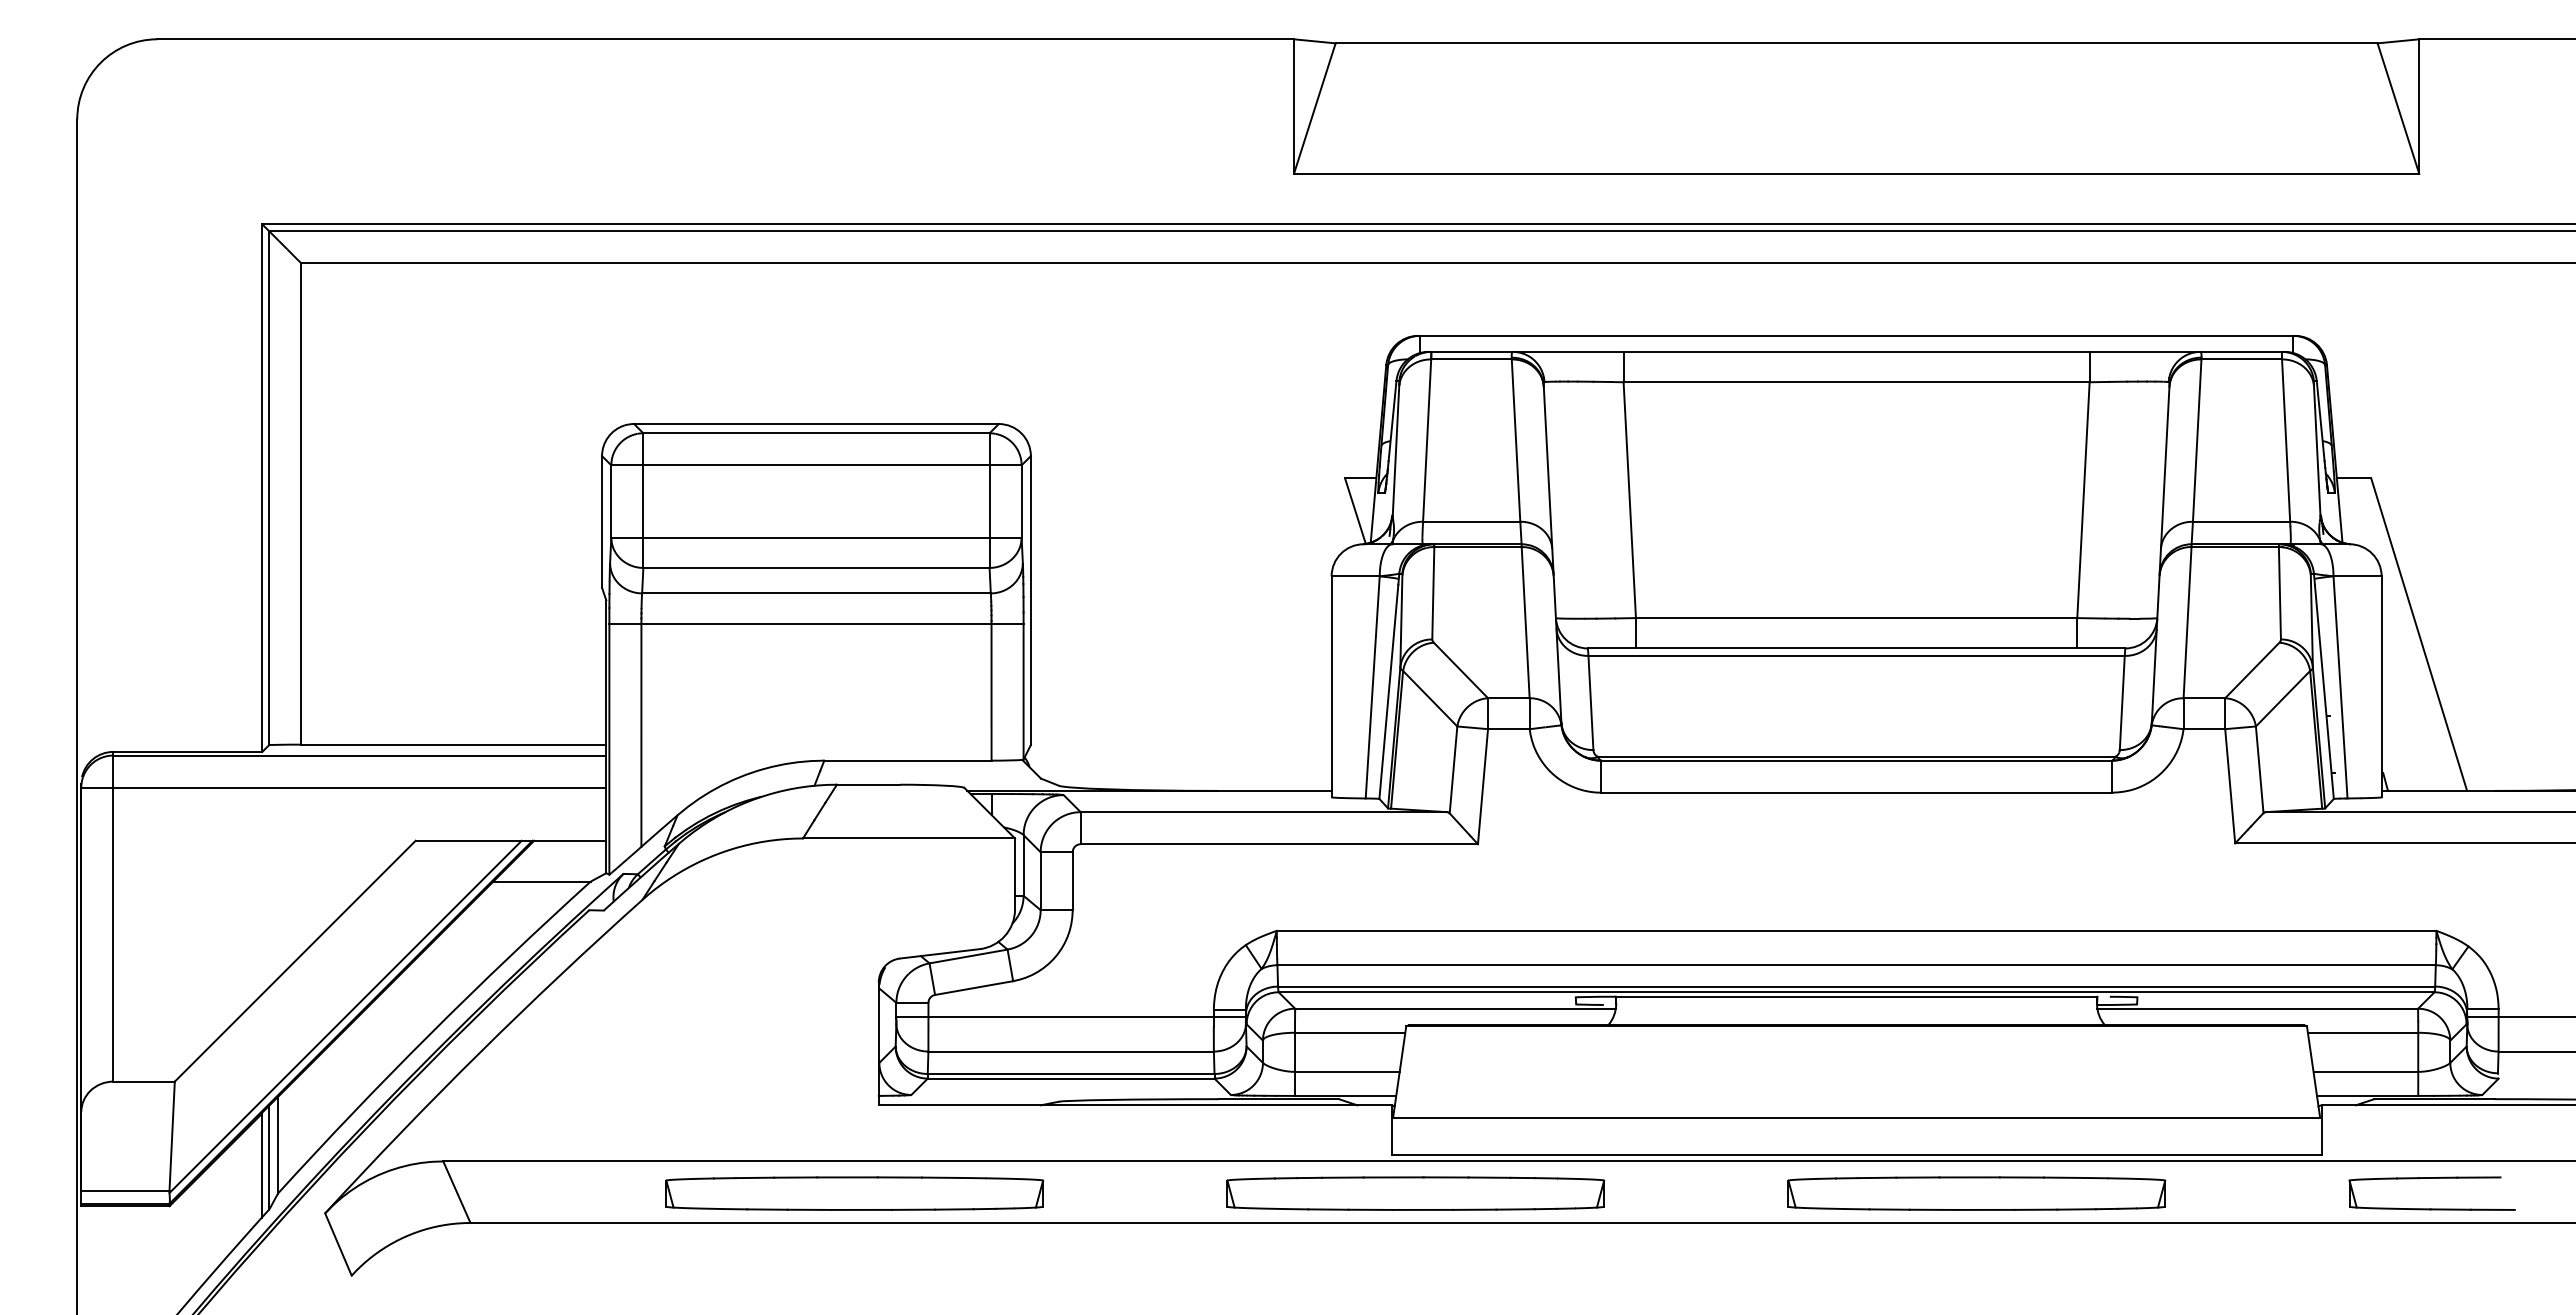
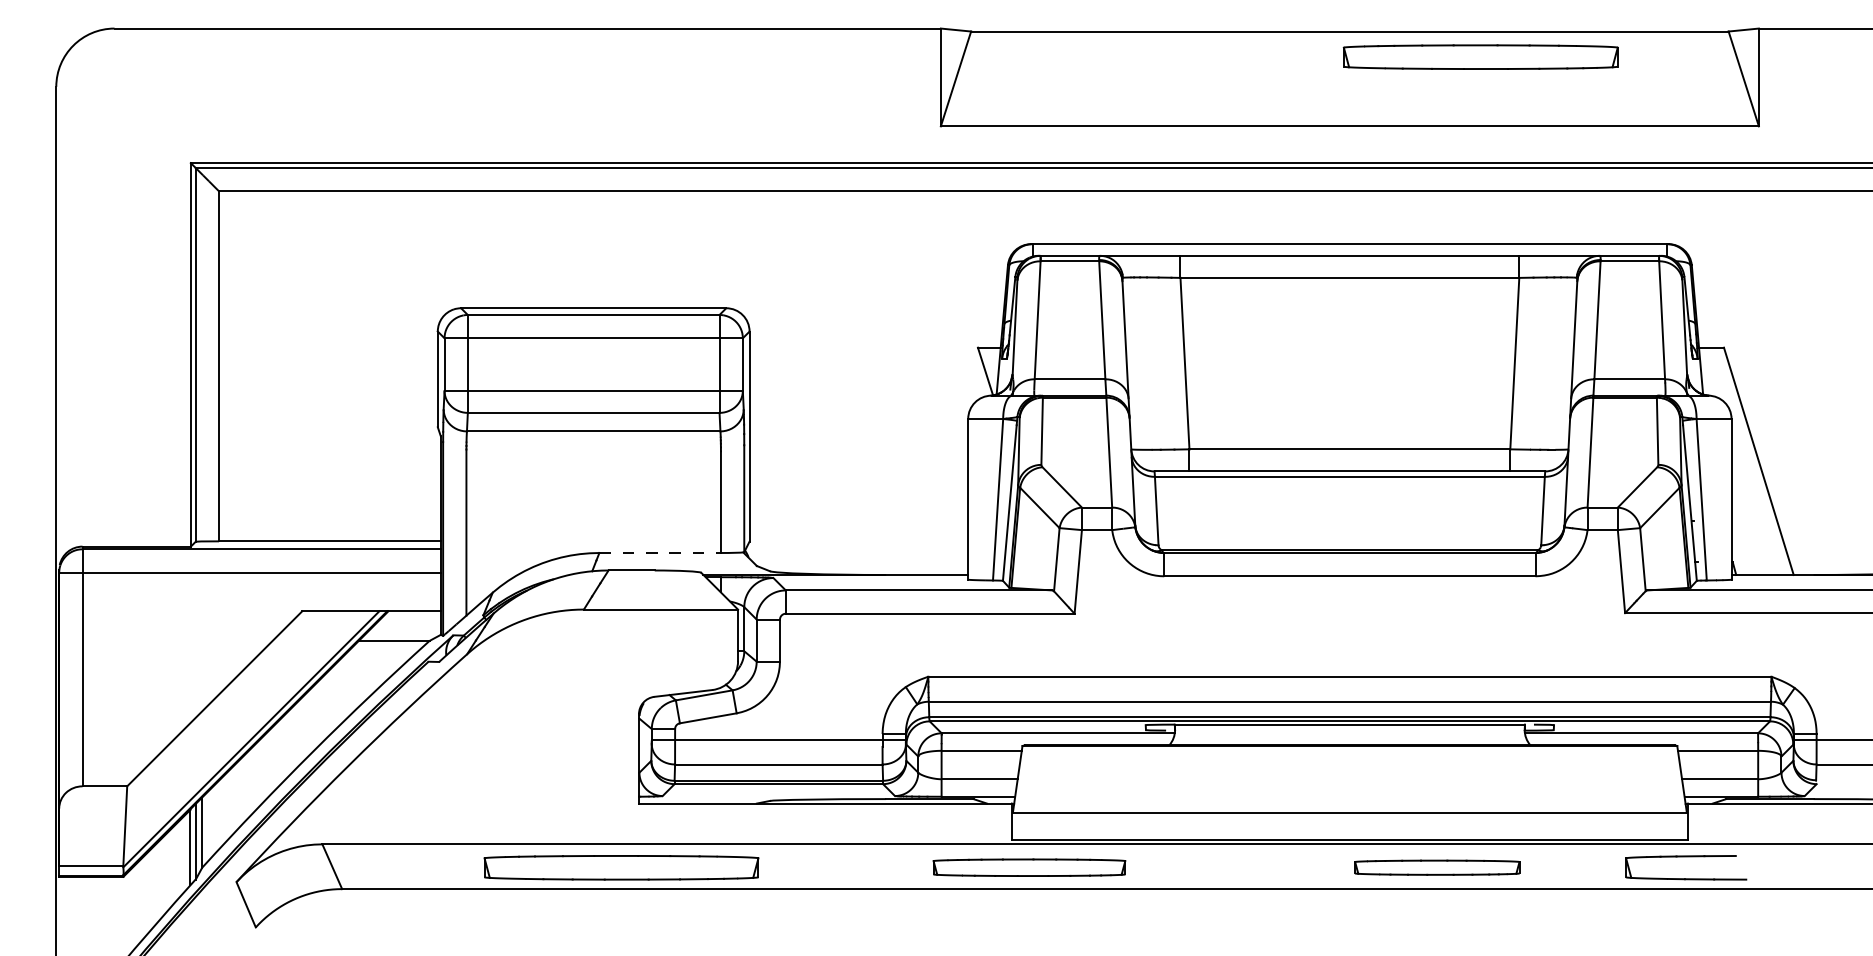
part: (2036, 78) -> (1480, 57), added
line: (816, 623) -> (593, 453), removed
line: (907, 760) -> (659, 552), solid -> dashed
part: (2431, 1178) -> (1685, 856), moved
part: (1415, 1193) -> (1029, 867), size x0.7
part: (1976, 1193) -> (1437, 867), size x0.6

